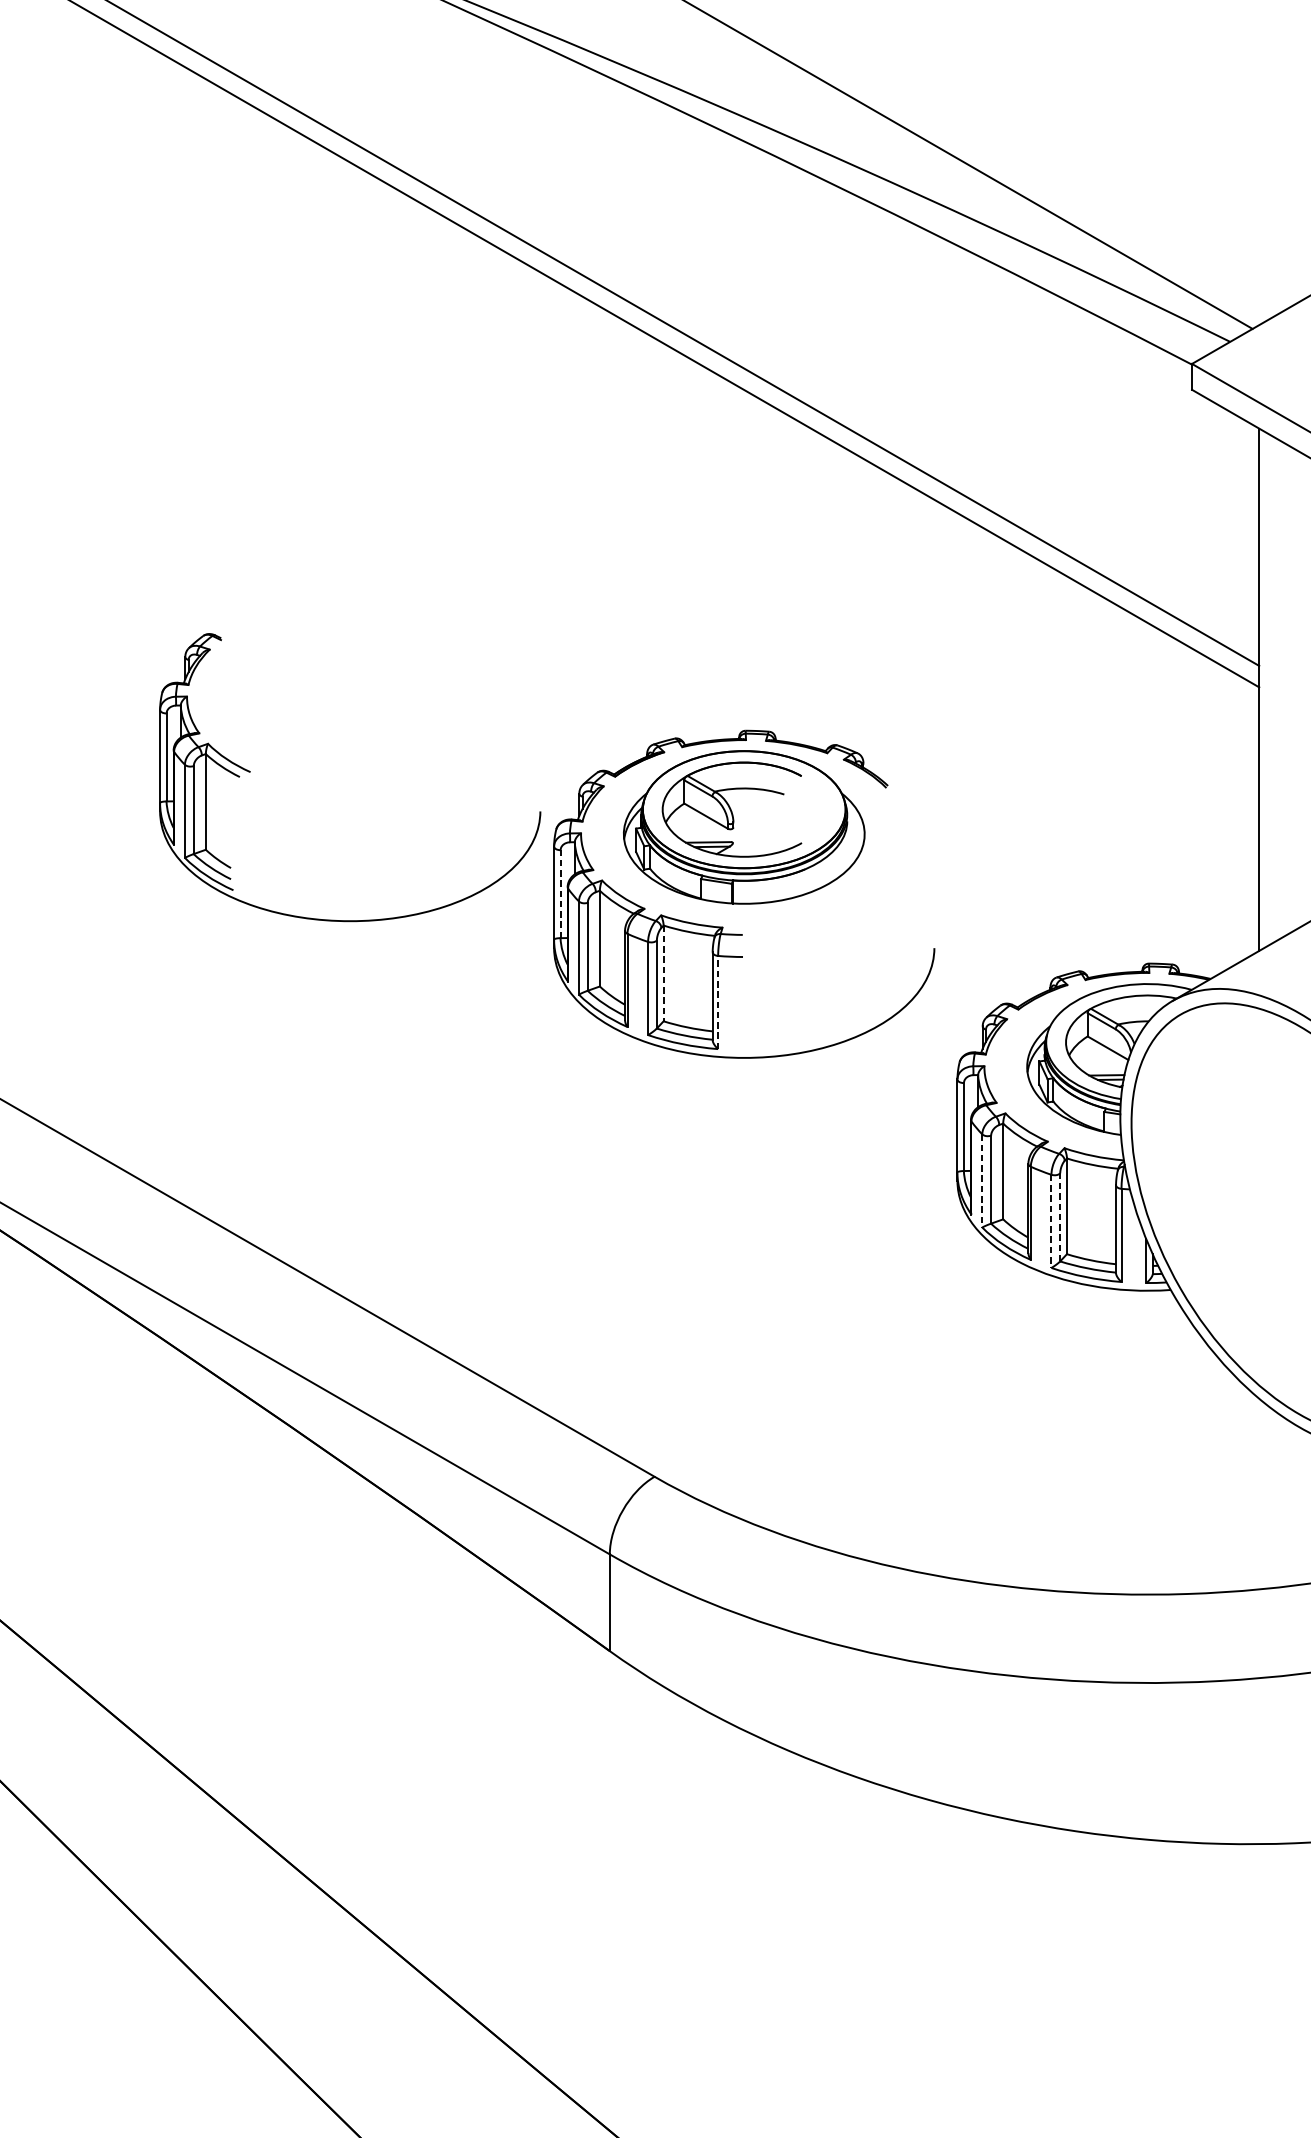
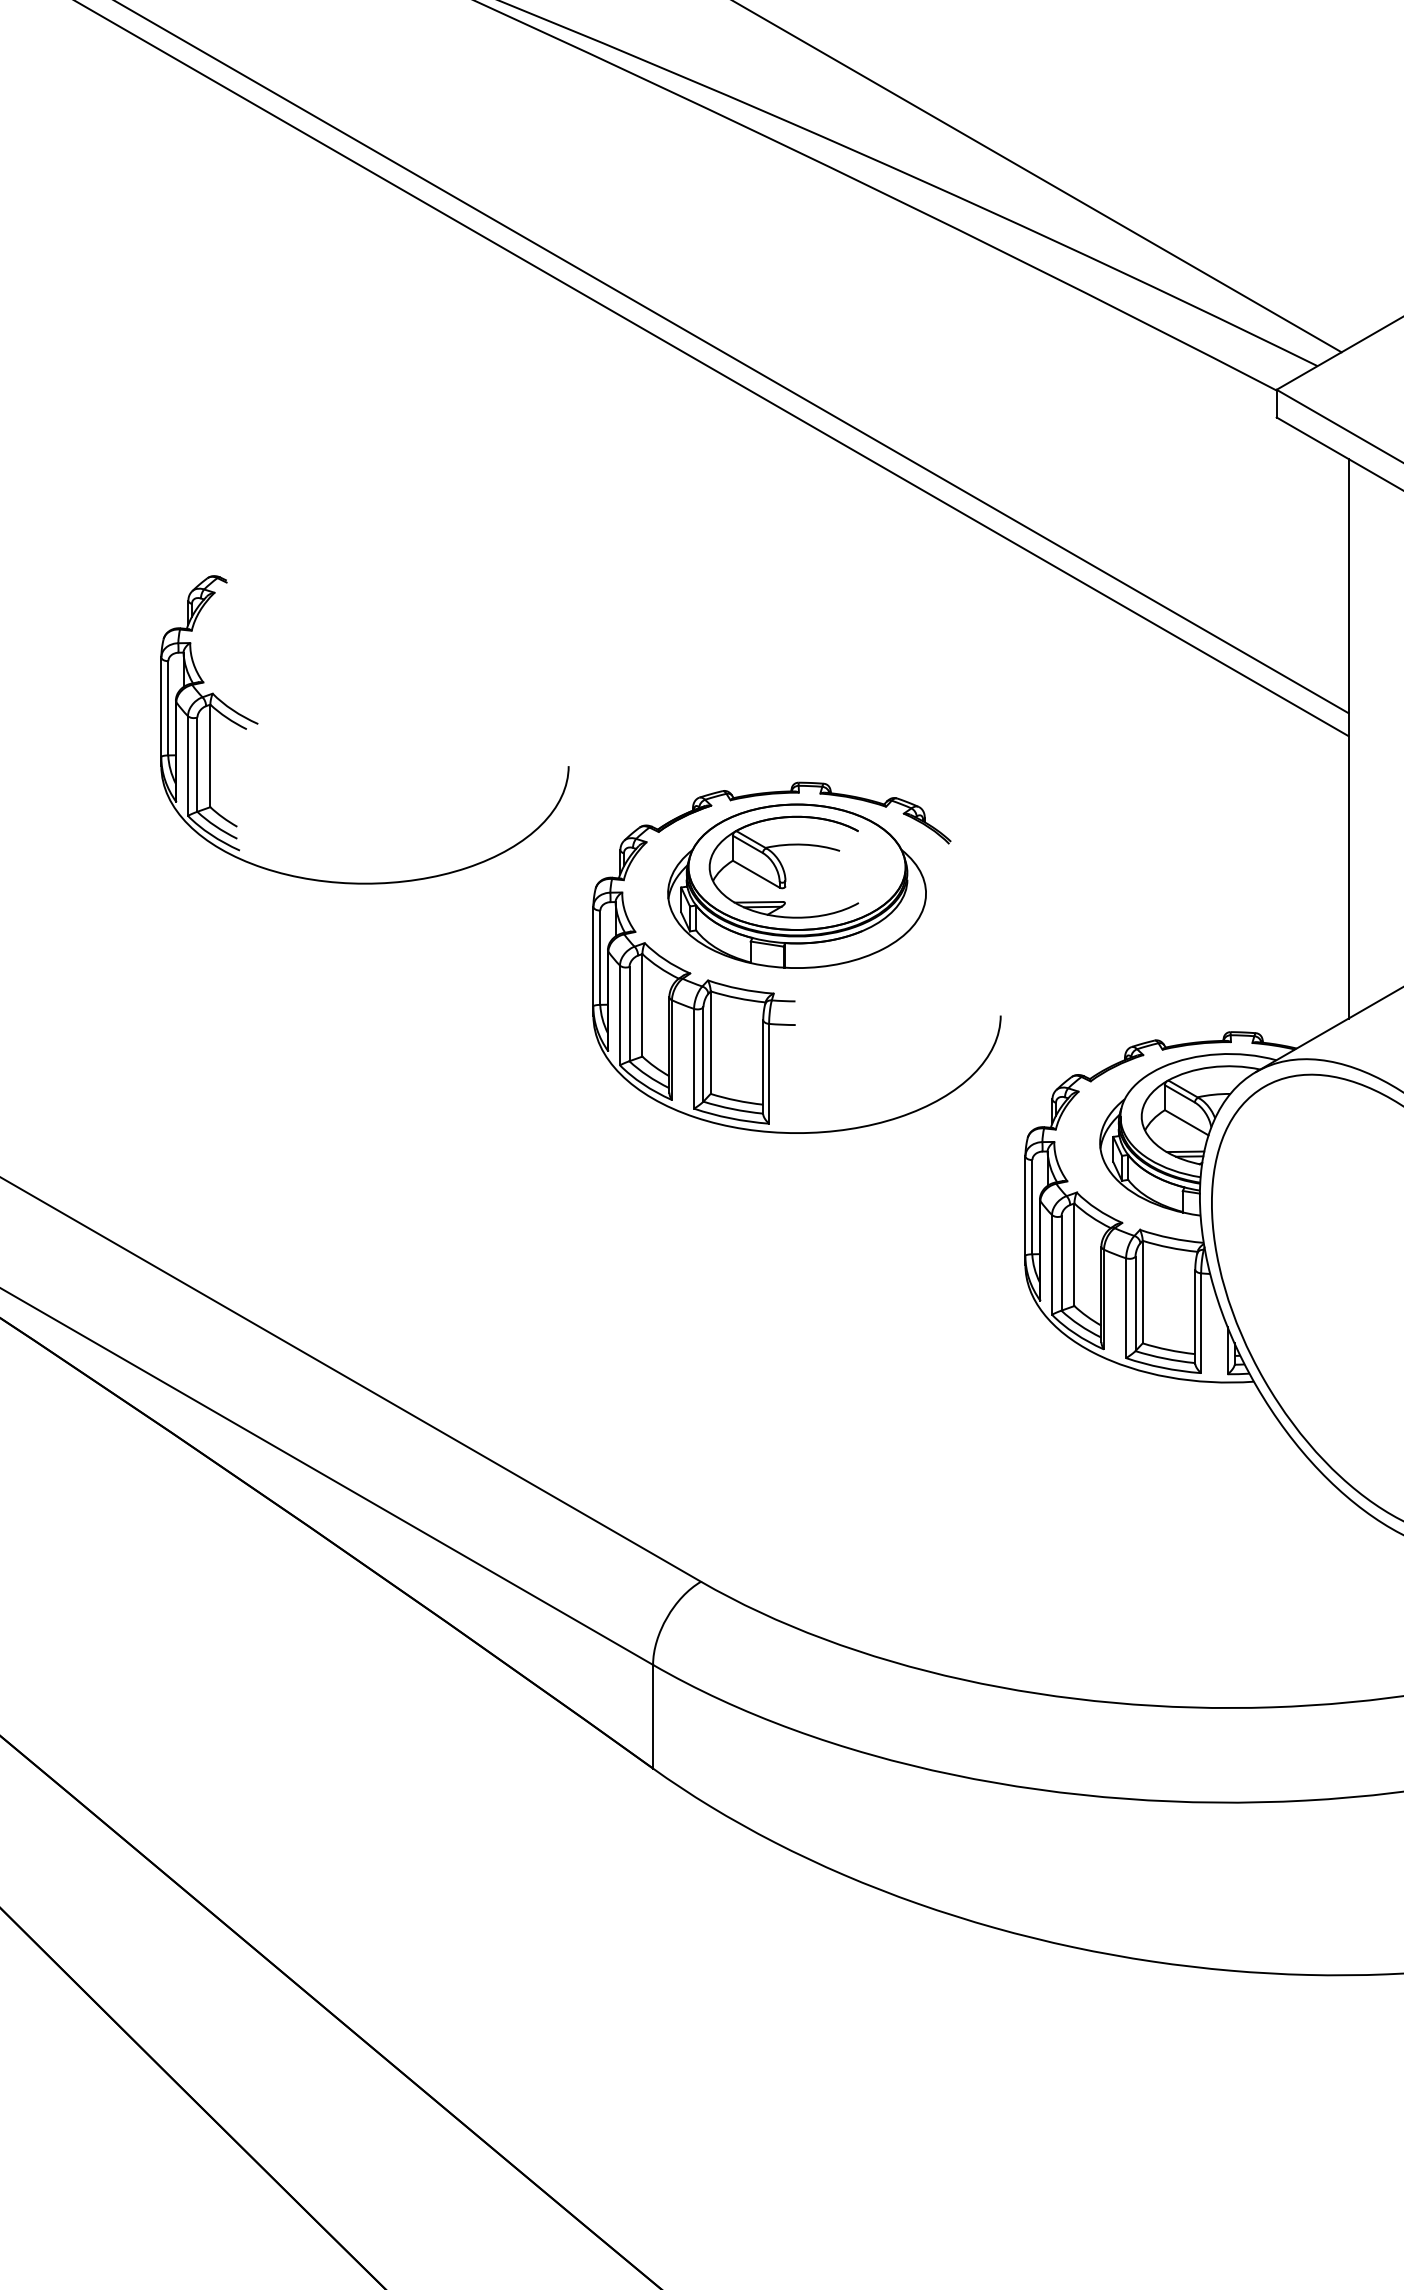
part: (250, 772) -> (258, 724), moved
line: (560, 893) -> (600, 957), dashed -> solid
line: (663, 974) -> (710, 1043), dashed -> solid
line: (718, 1002) -> (769, 1073), dashed -> solid
line: (982, 1180) -> (1052, 1264), dashed -> solid
line: (1060, 1216) -> (1135, 1303), dashed -> solid
line: (1051, 1221) -> (1126, 1308), dashed -> solid

